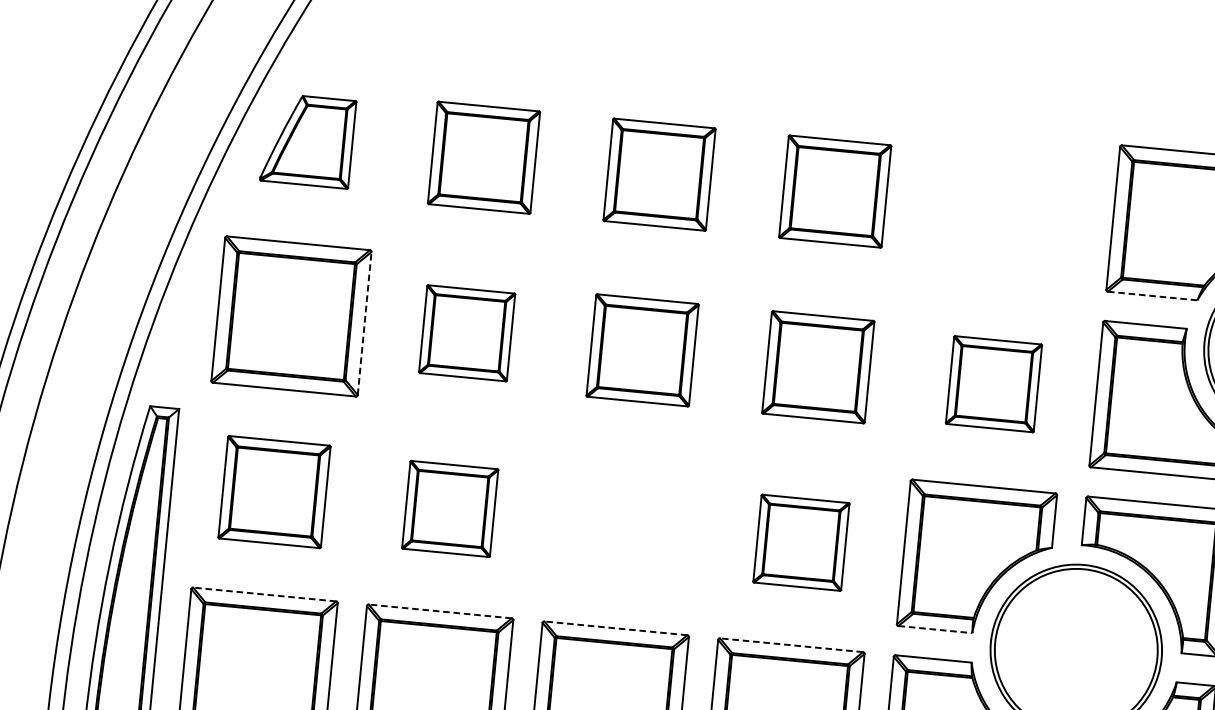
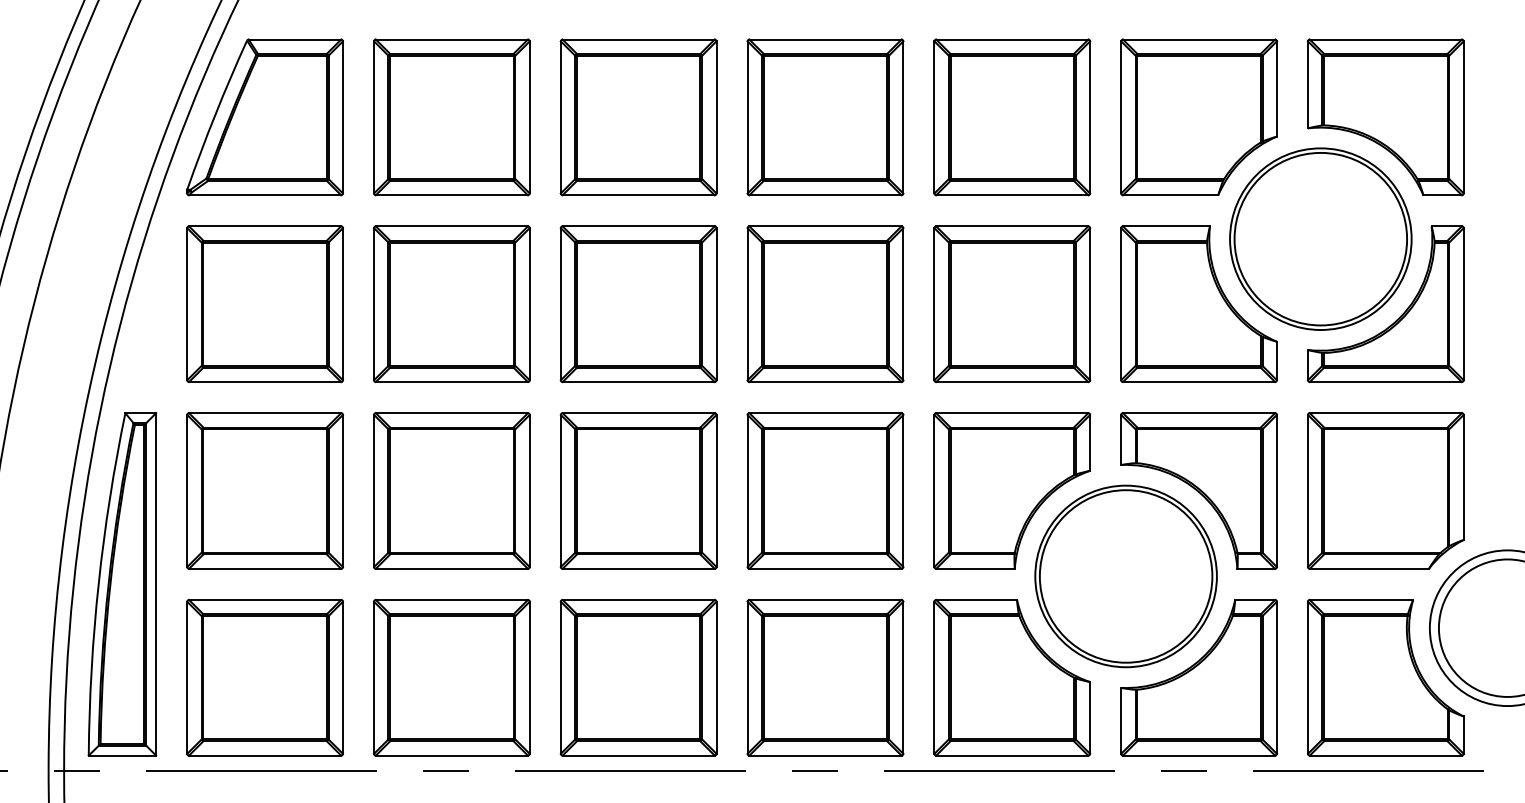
part: (307, 140) -> (264, 117), size x1.67
part: (483, 157) -> (451, 117), size x1.43
part: (659, 174) -> (638, 117), size x1.43
part: (835, 191) -> (825, 117), size x1.43
part: (1011, 208) -> (1012, 117), added
line: (1152, 296) -> (1170, 195), dashed -> solid
line: (364, 322) -> (342, 303), dashed -> solid
part: (466, 332) -> (451, 303), size x1.67
part: (642, 350) -> (638, 304), size x1.43
part: (818, 367) -> (825, 304), size x1.43
part: (994, 384) -> (1012, 304), size x1.67
part: (274, 491) -> (264, 490), size x1.43
part: (449, 508) -> (451, 490), size x1.67
part: (625, 525) -> (638, 490), added
part: (801, 542) -> (825, 490), size x1.67
line: (264, 594) -> (264, 599), dashed -> solid
line: (439, 610) -> (451, 599), dashed -> solid
line: (615, 627) -> (638, 599), dashed -> solid
line: (936, 629) -> (976, 568), dashed -> solid
line: (790, 644) -> (824, 599), dashed -> solid

